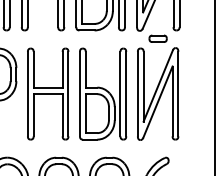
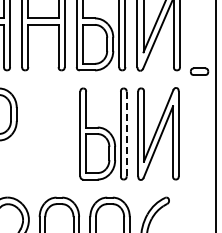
part: (158, 38) -> (199, 71), moved
part: (48, 93) -> (48, 133), removed
line: (126, 93) -> (126, 133), solid -> dashed

